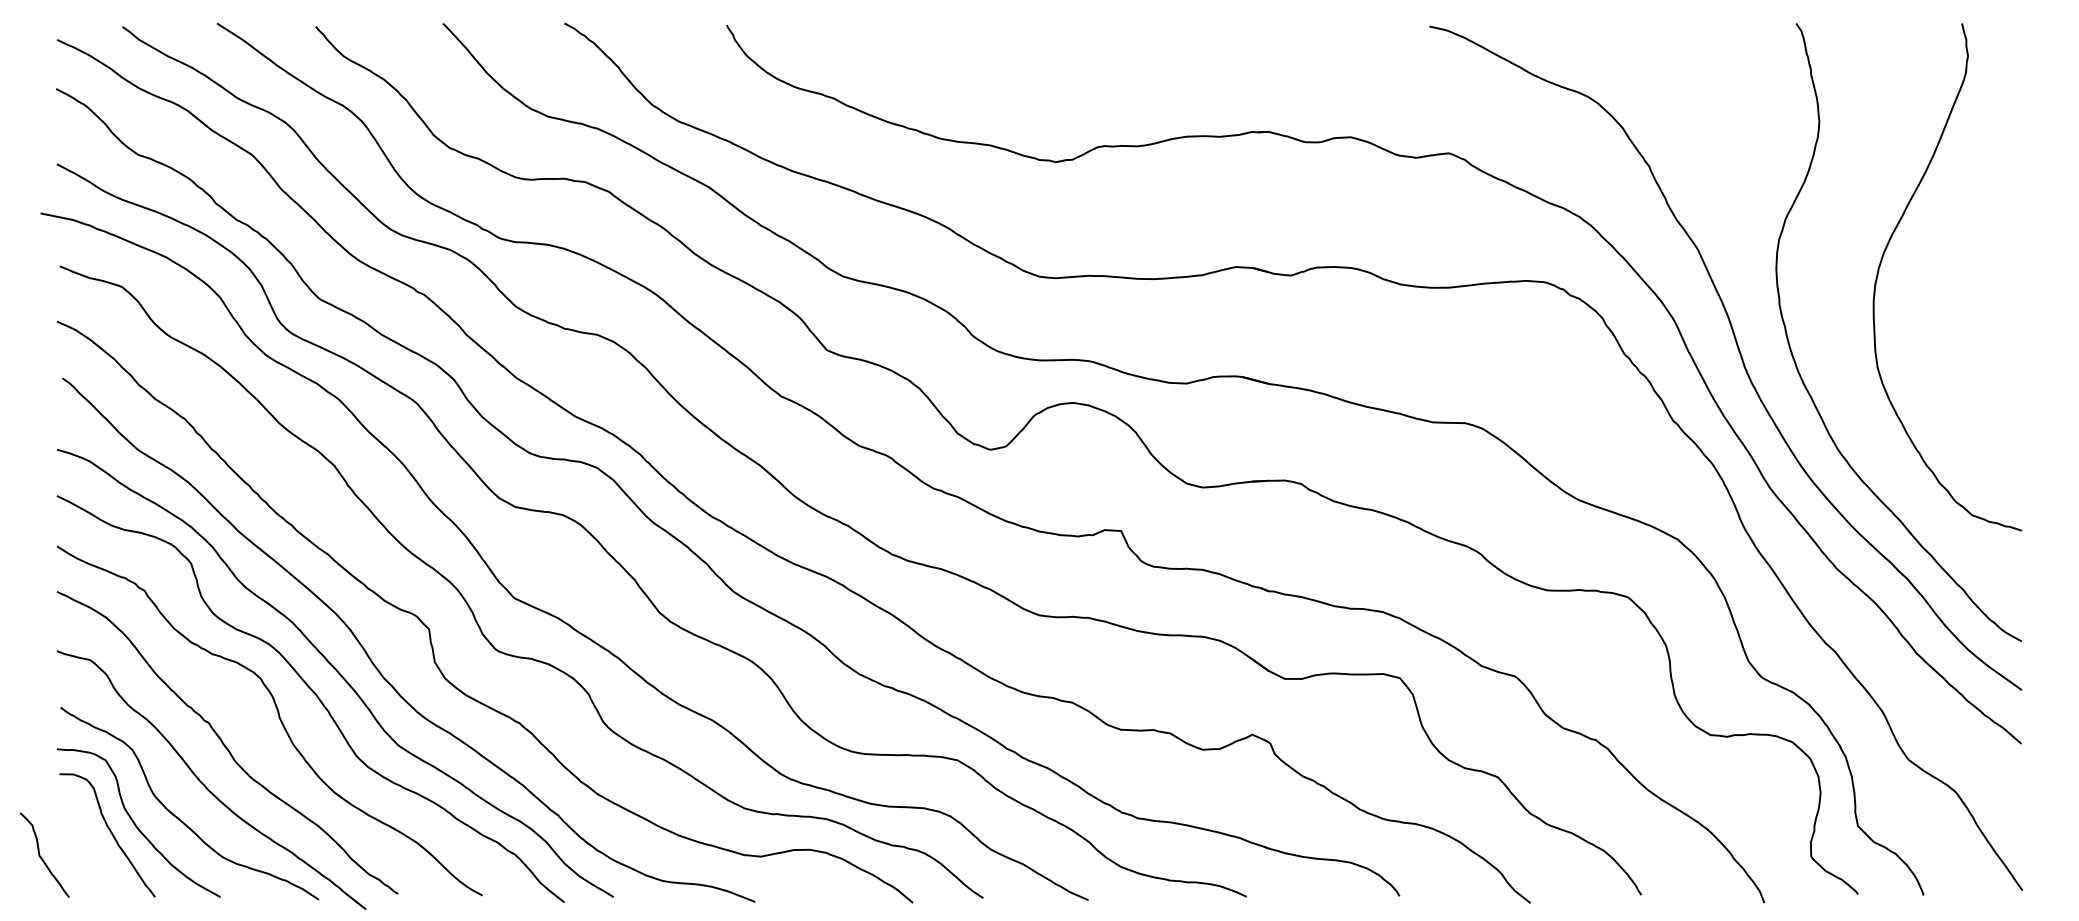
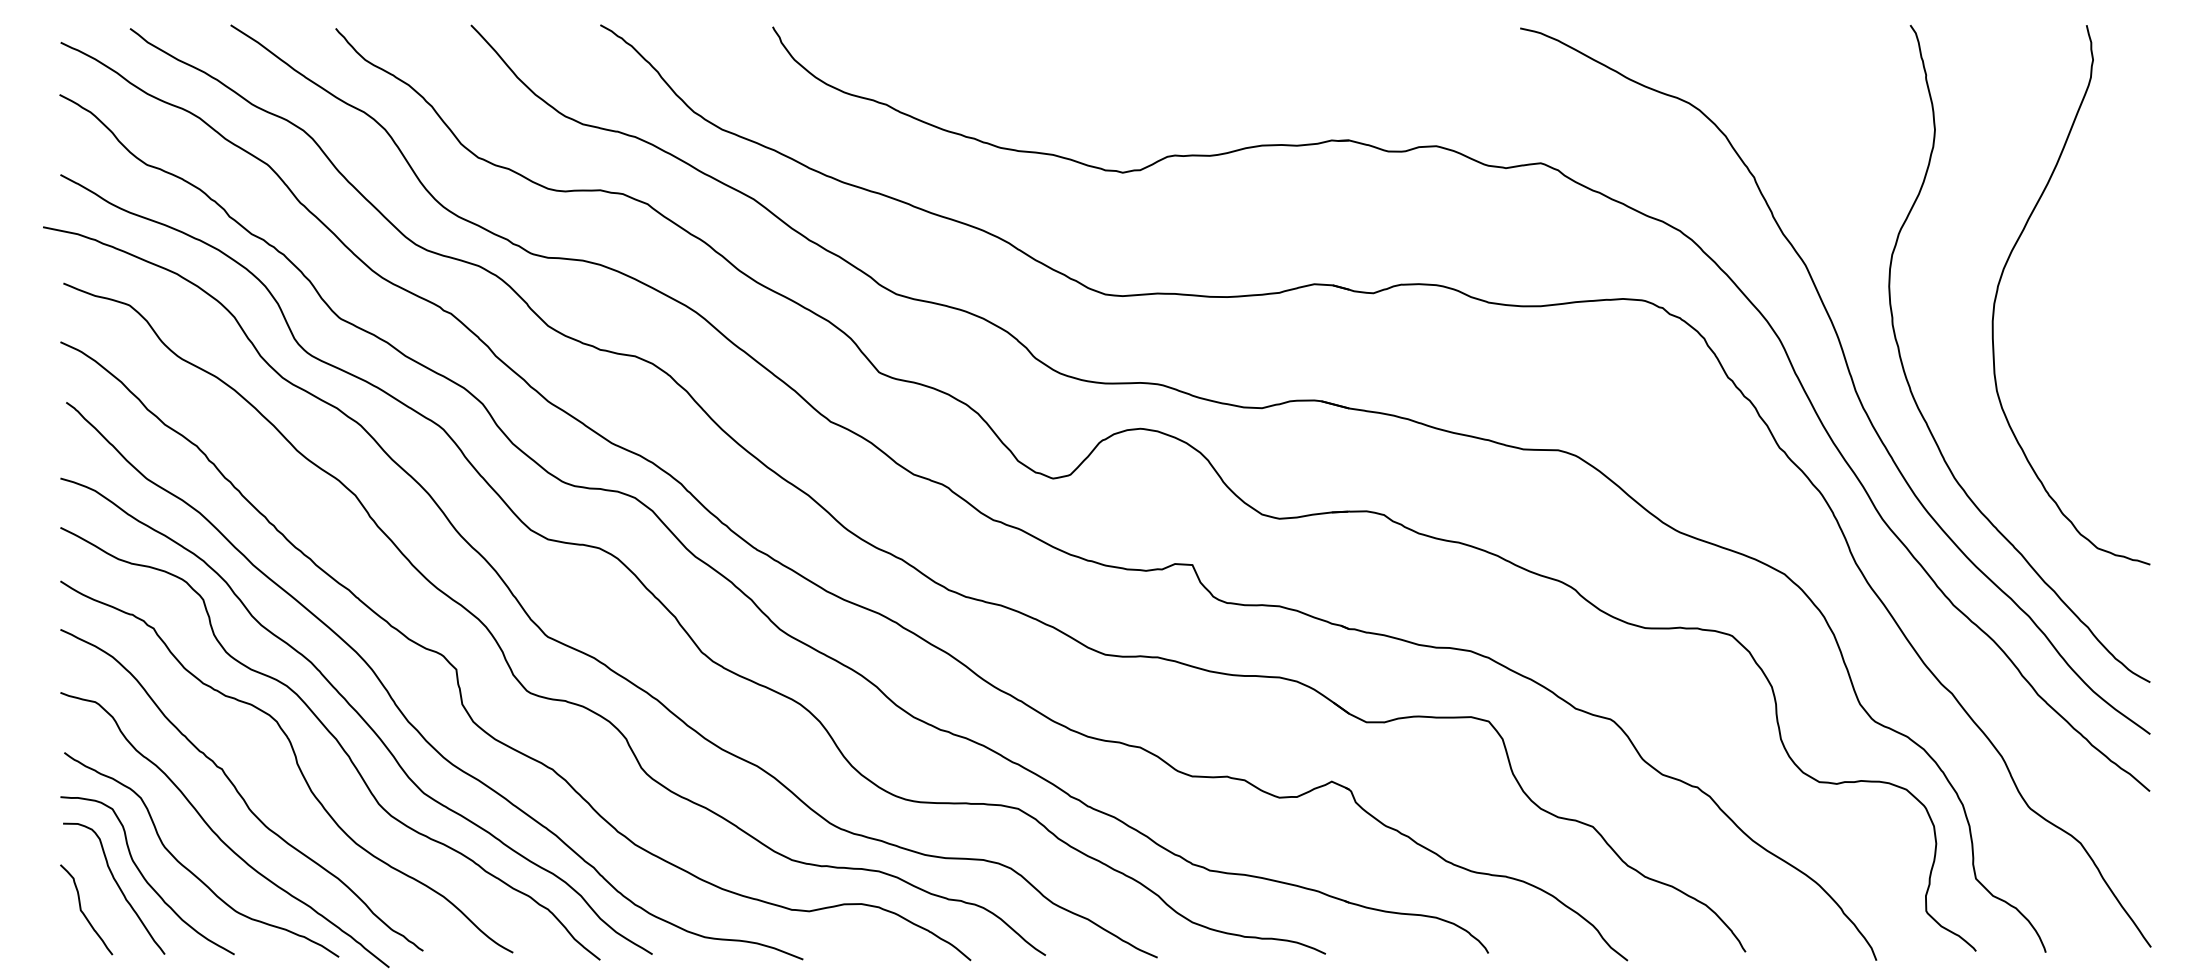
curve: (41, 855) -> (82, 910), moved

